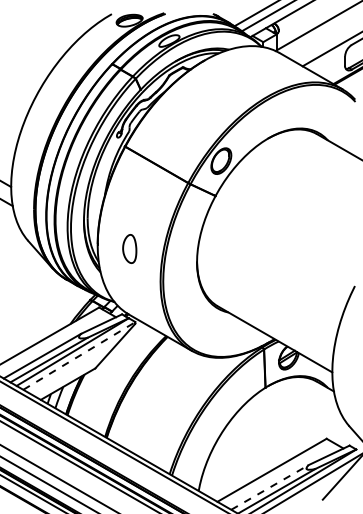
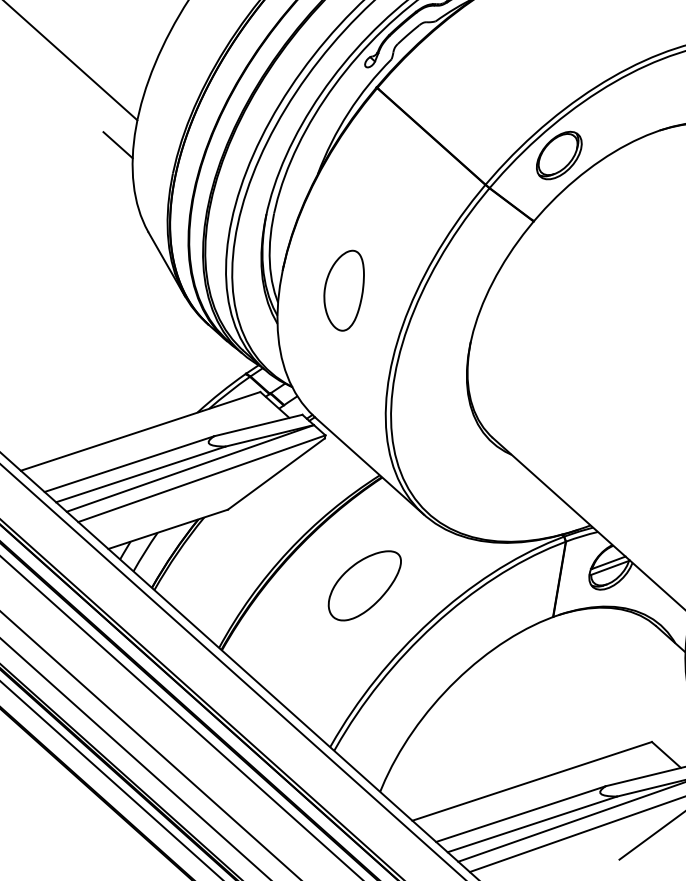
part: (129, 248) -> (343, 288), size x1.43
line: (79, 355) -> (202, 477), dashed -> solid
part: (169, 391) -> (363, 585), added
line: (269, 487) -> (520, 813), dashed -> solid

